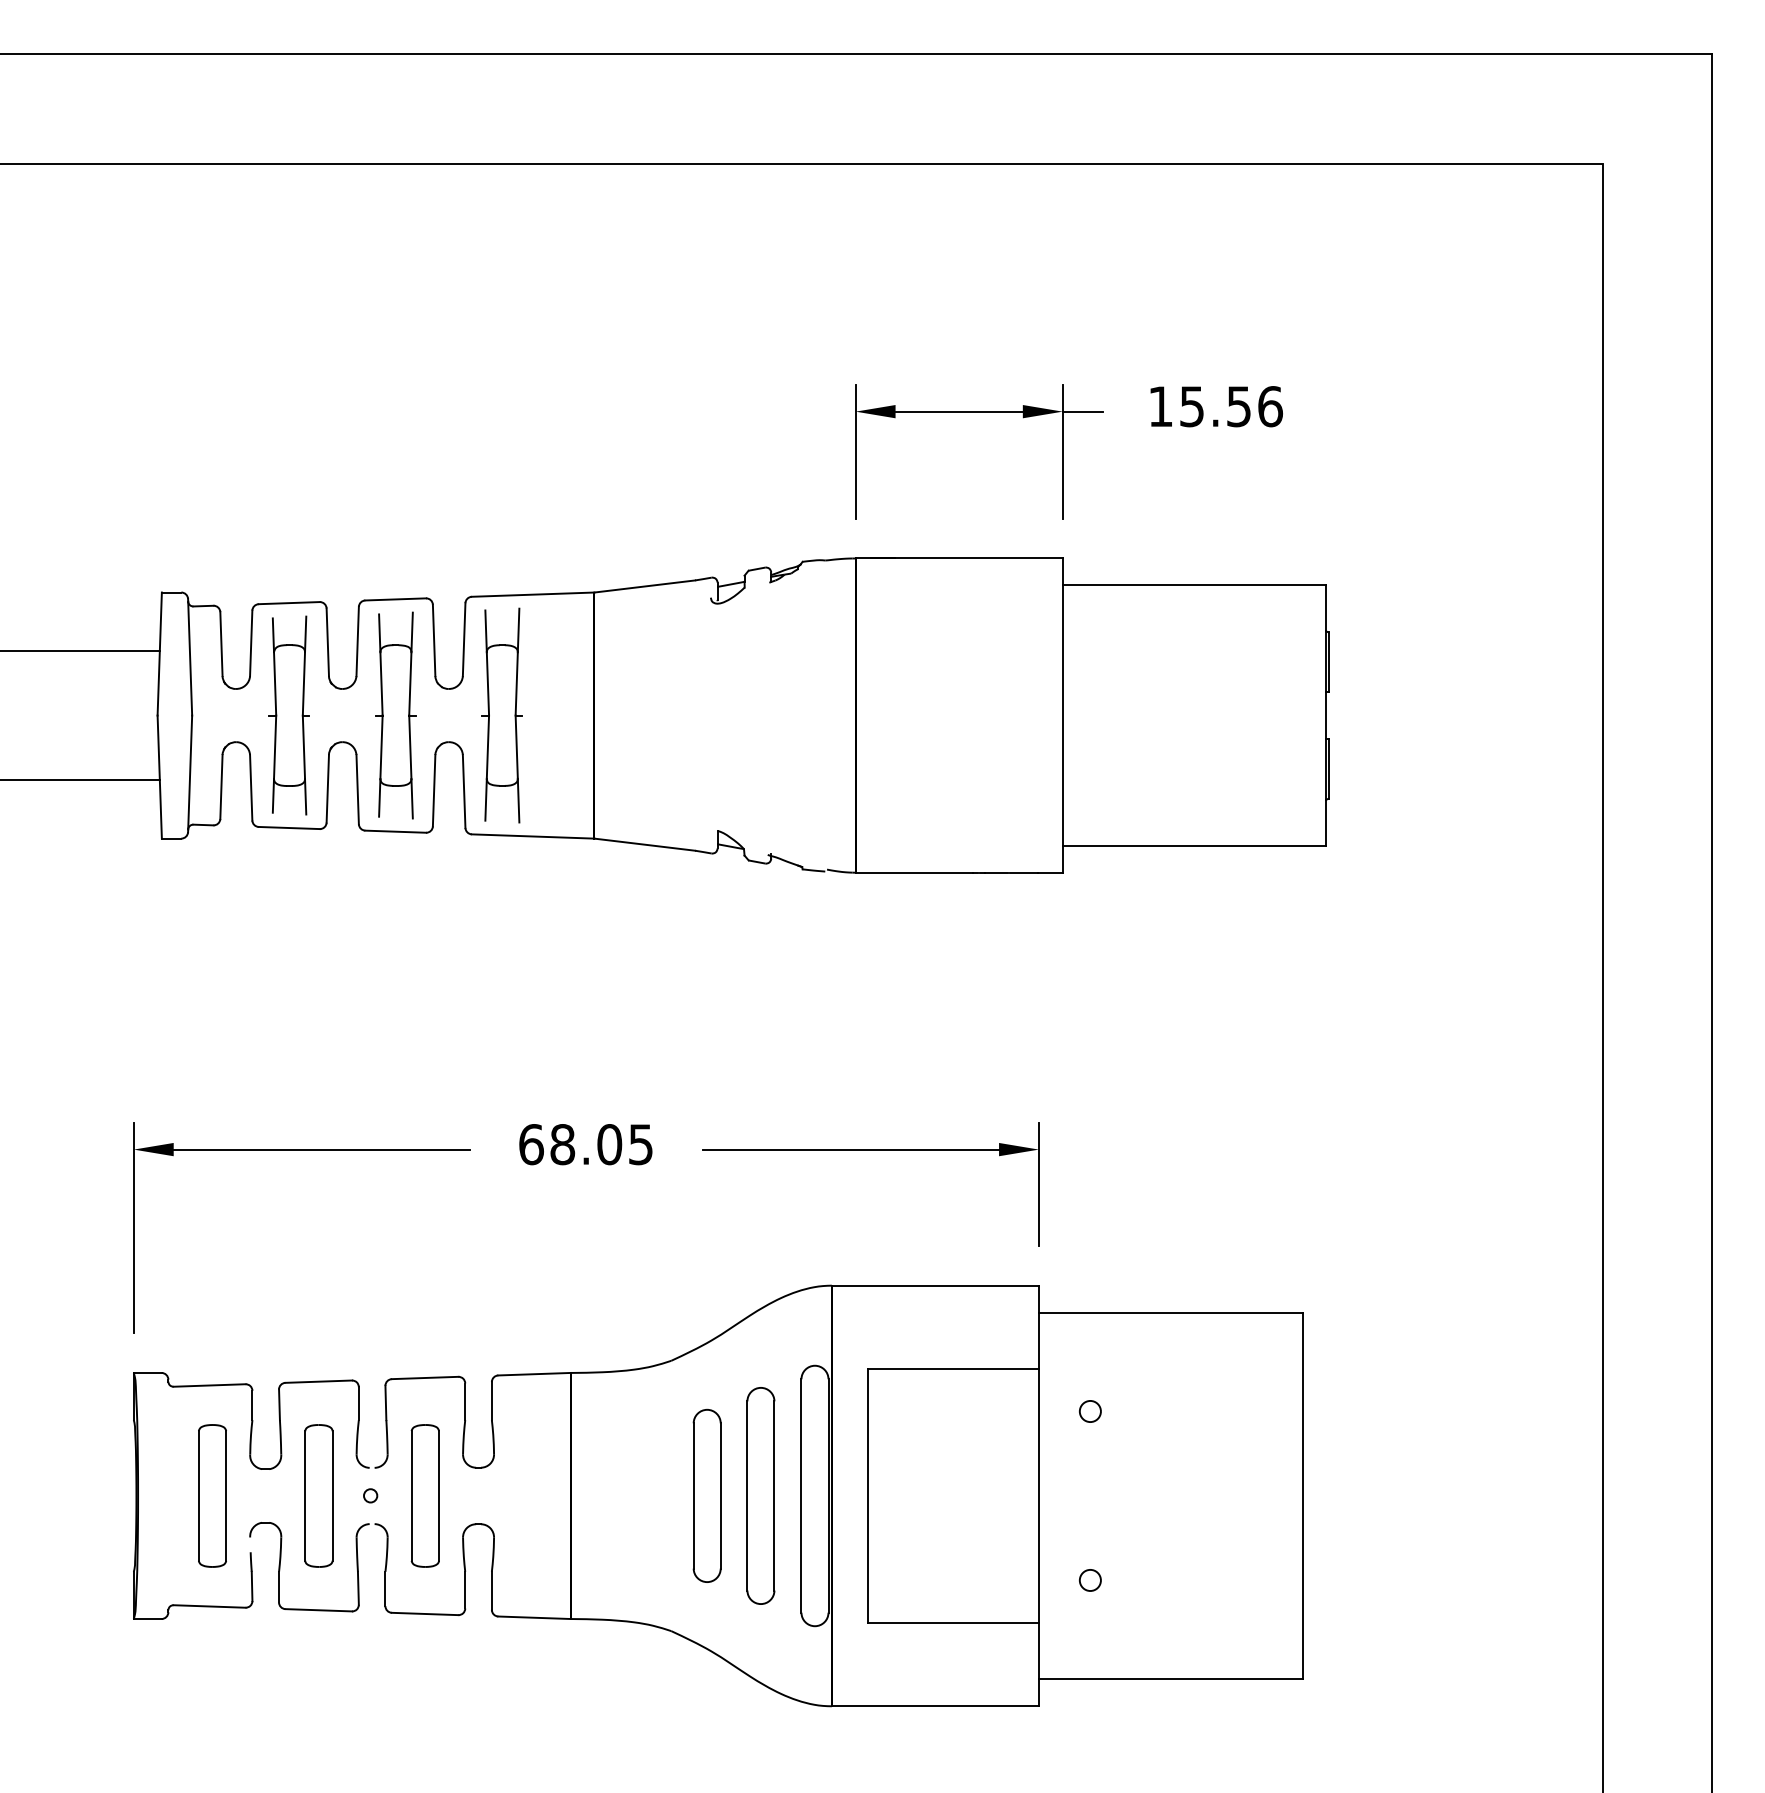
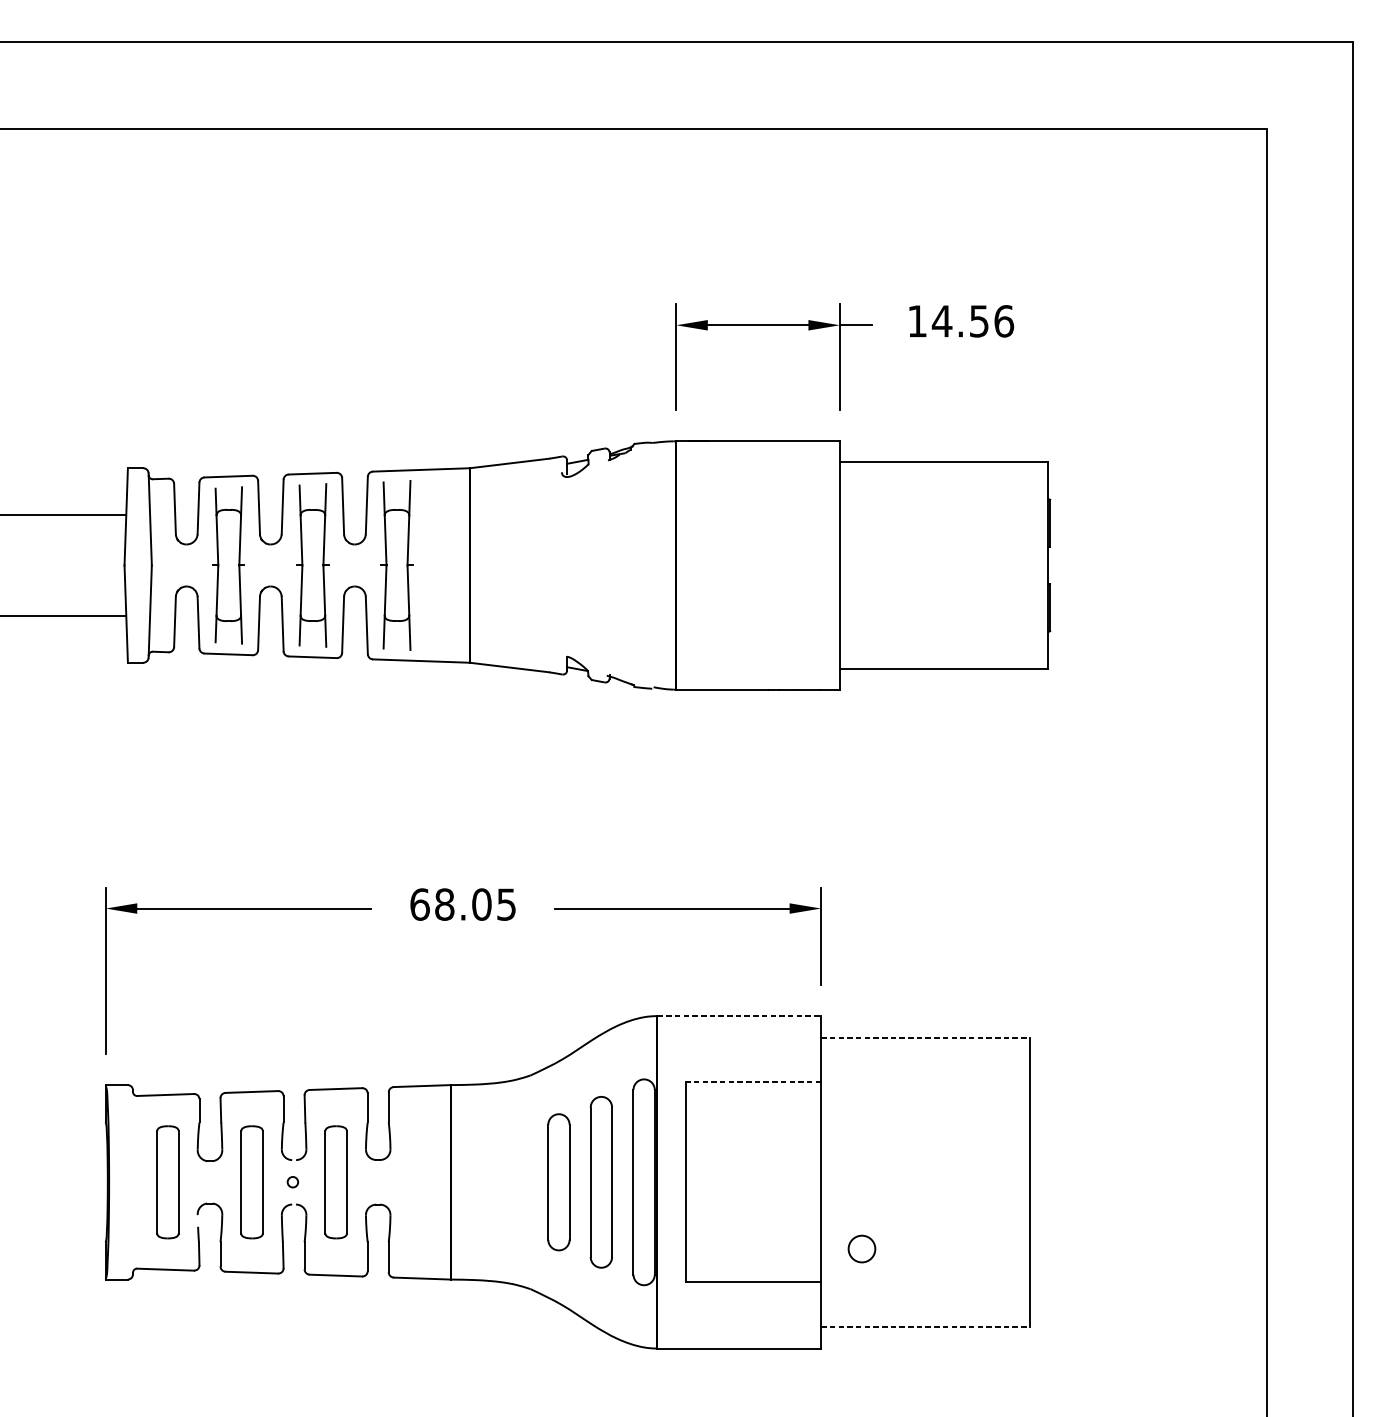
text: (1192, 406) -> (942, 321), 15.56 -> 14.56
line: (935, 1285) -> (739, 1015), solid -> dashed
line: (1170, 1312) -> (925, 1037), solid -> dashed
line: (953, 1369) -> (753, 1082), solid -> dashed
circle: (1090, 1411) -> (861, 1115), removed
circle: (1089, 1580) -> (861, 1249), size x1.6
line: (1170, 1679) -> (925, 1327), solid -> dashed

